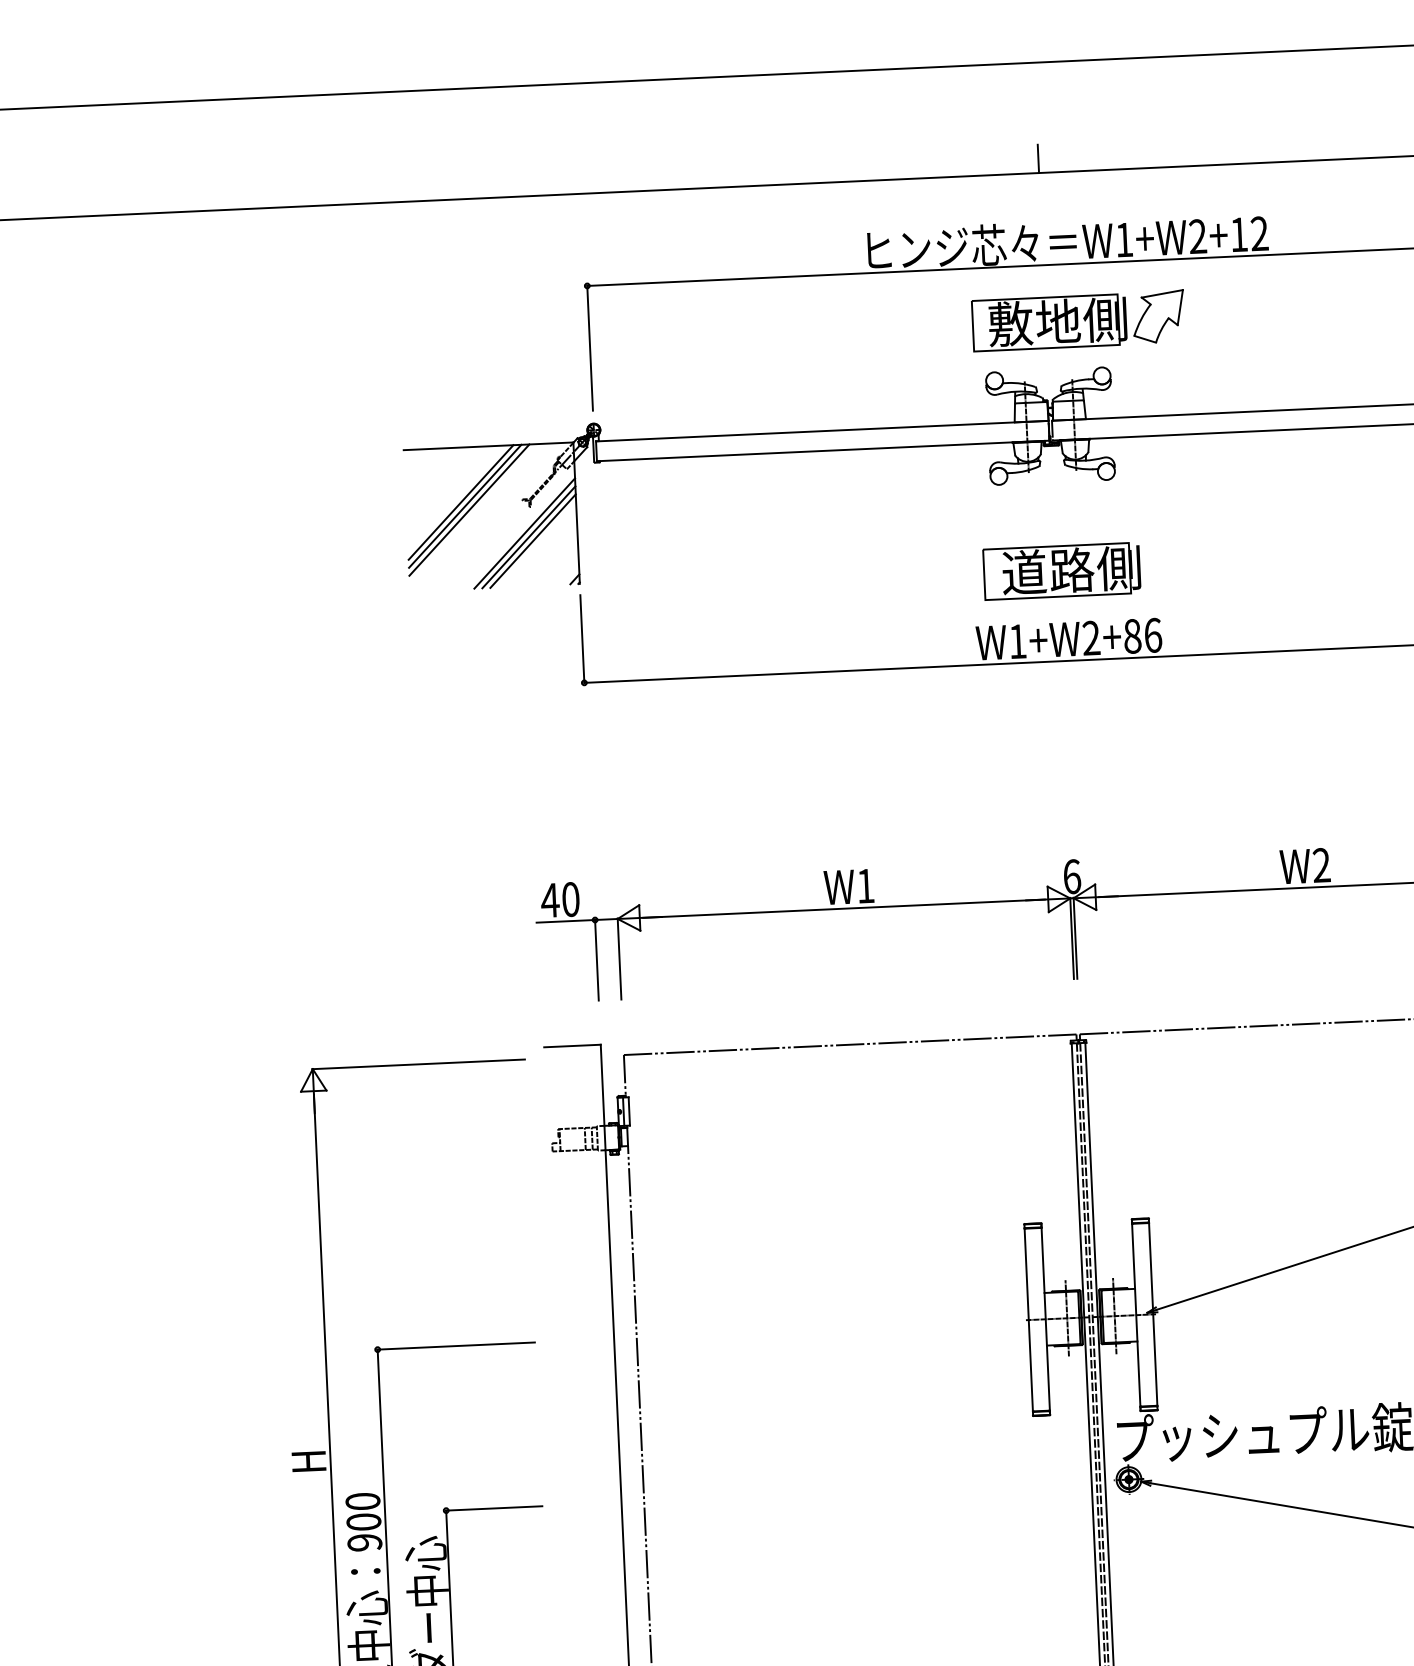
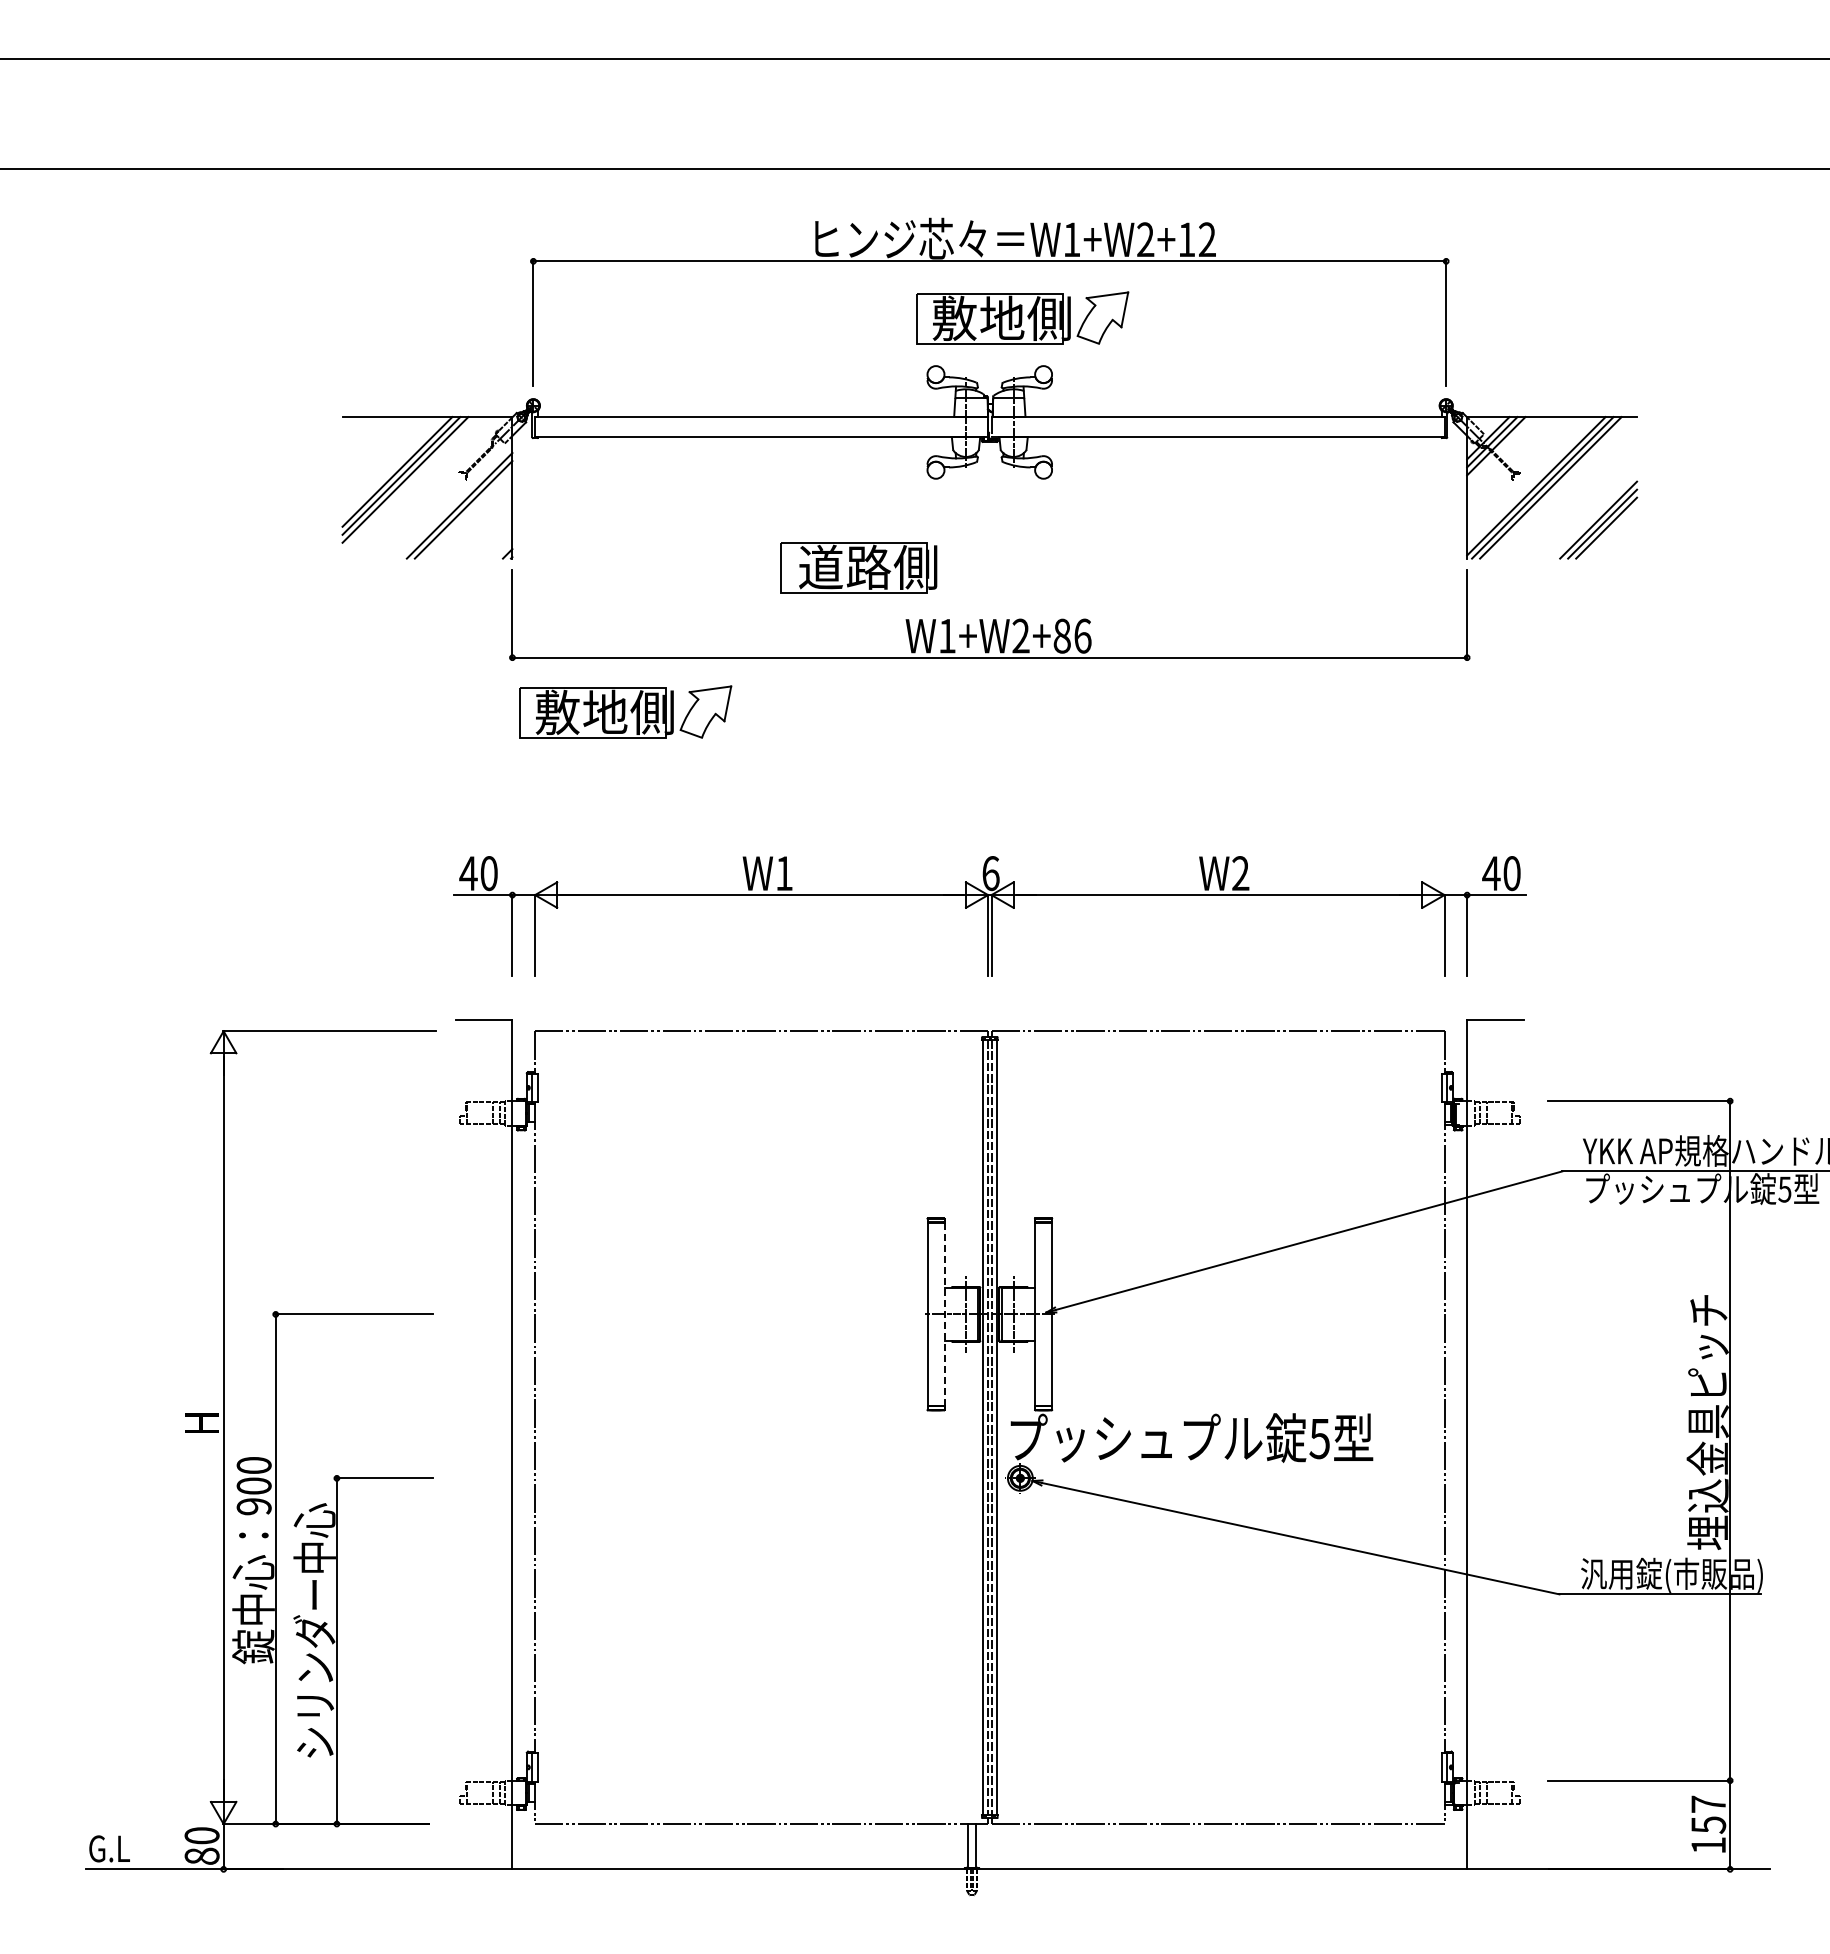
line: (1038, 158) -> (989, 154), removed
line: (532, 540) -> (467, 513), removed
part: (1061, 570) -> (858, 567), moved
part: (699, 731) -> (625, 711), added
line: (1045, 1318) -> (944, 1313), solid -> dashed

